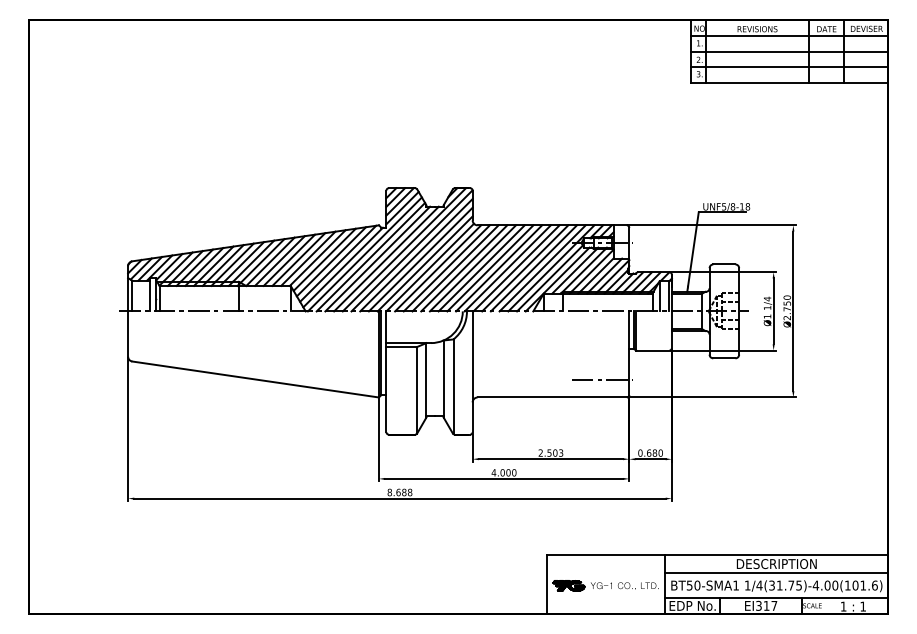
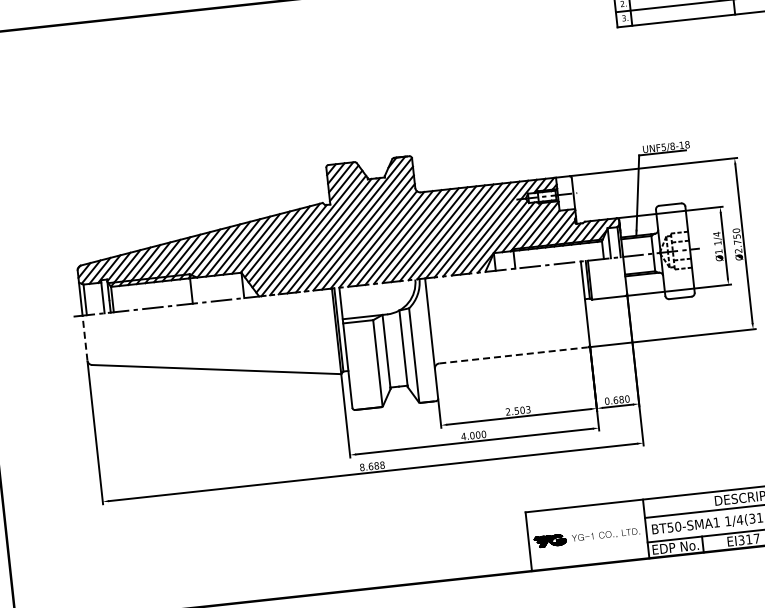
line: (128, 334) -> (85, 338), solid -> dashed
line: (602, 379) -> (561, 332), removed
line: (552, 397) -> (513, 355), solid -> dashed

